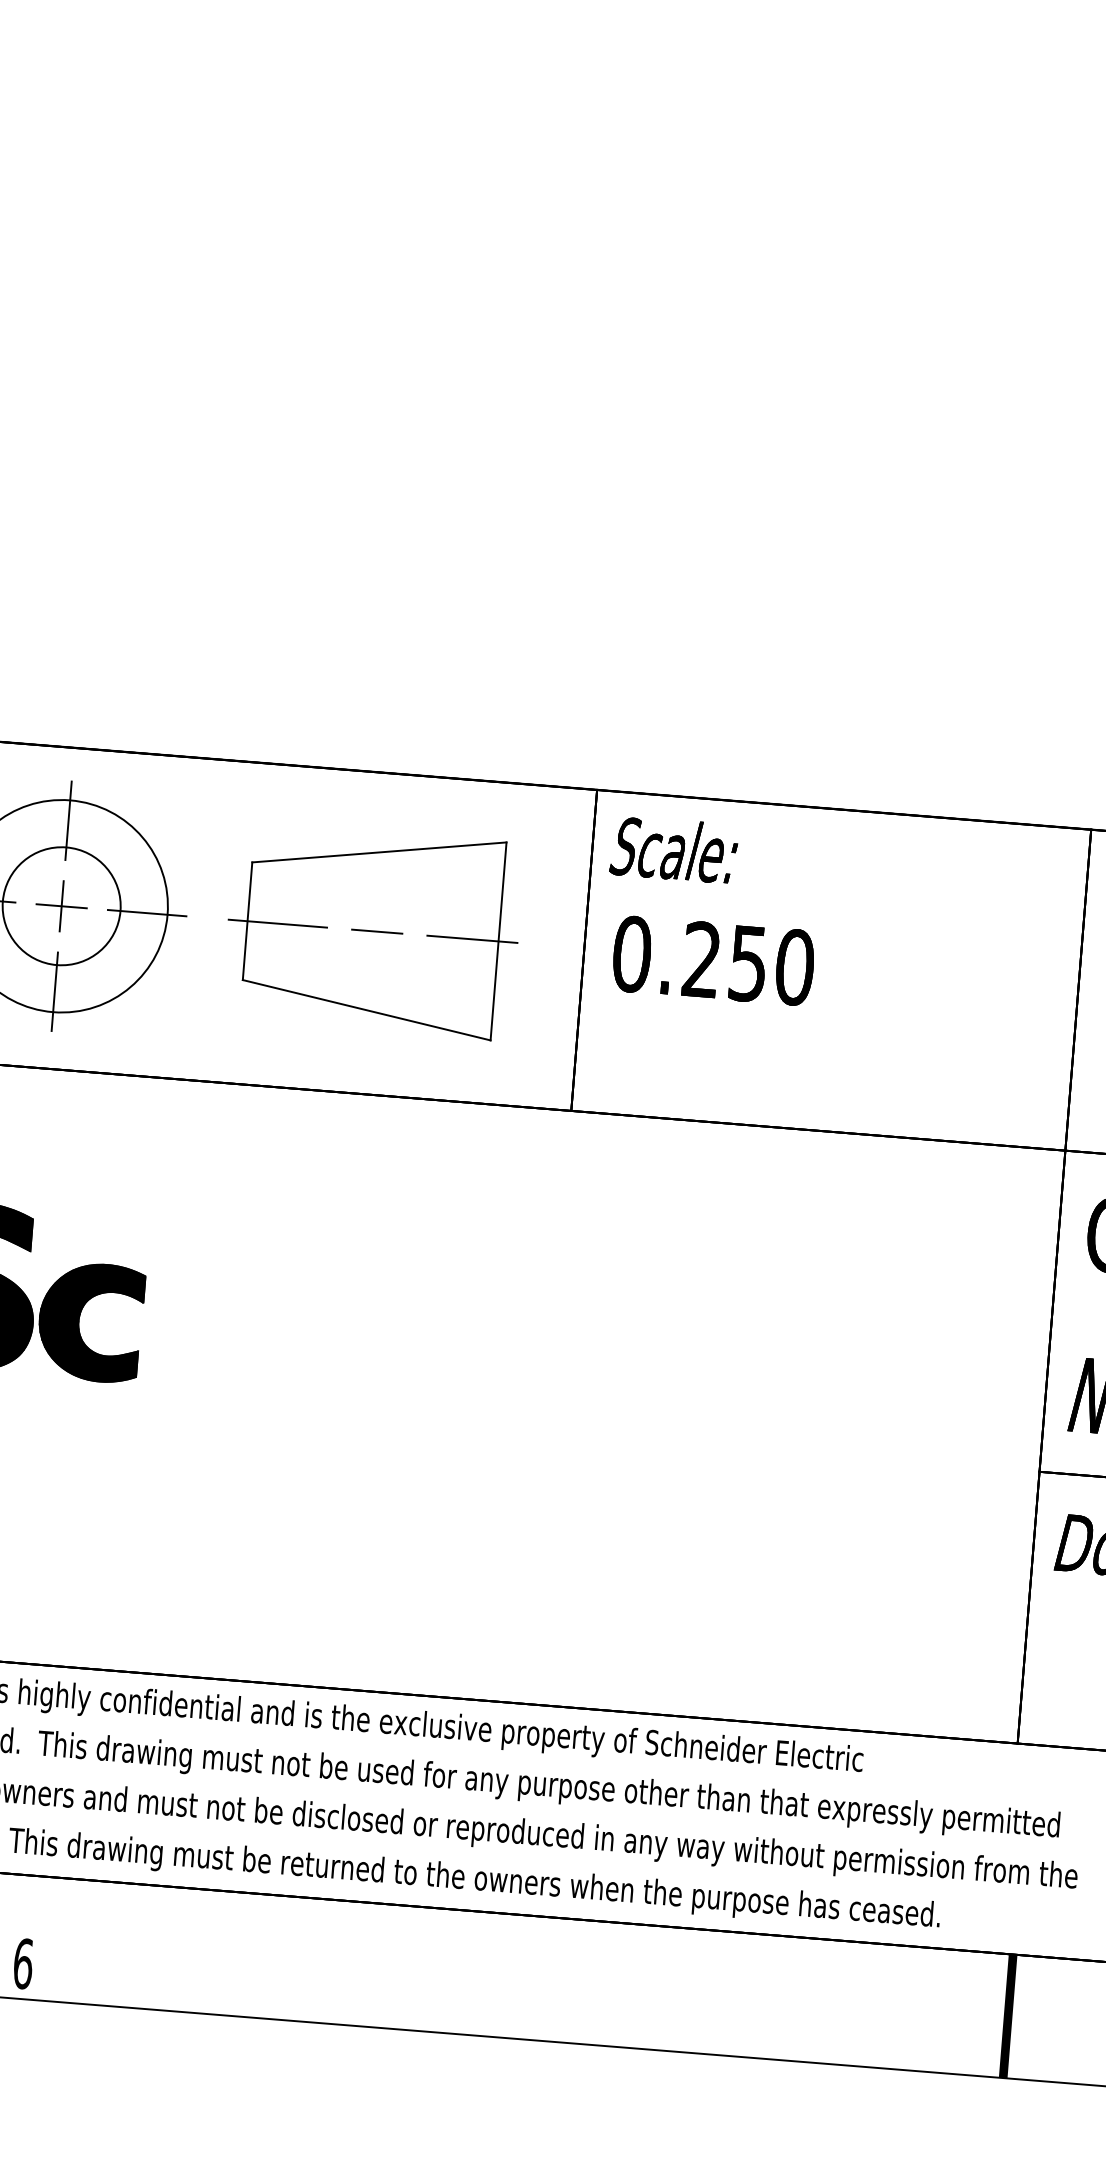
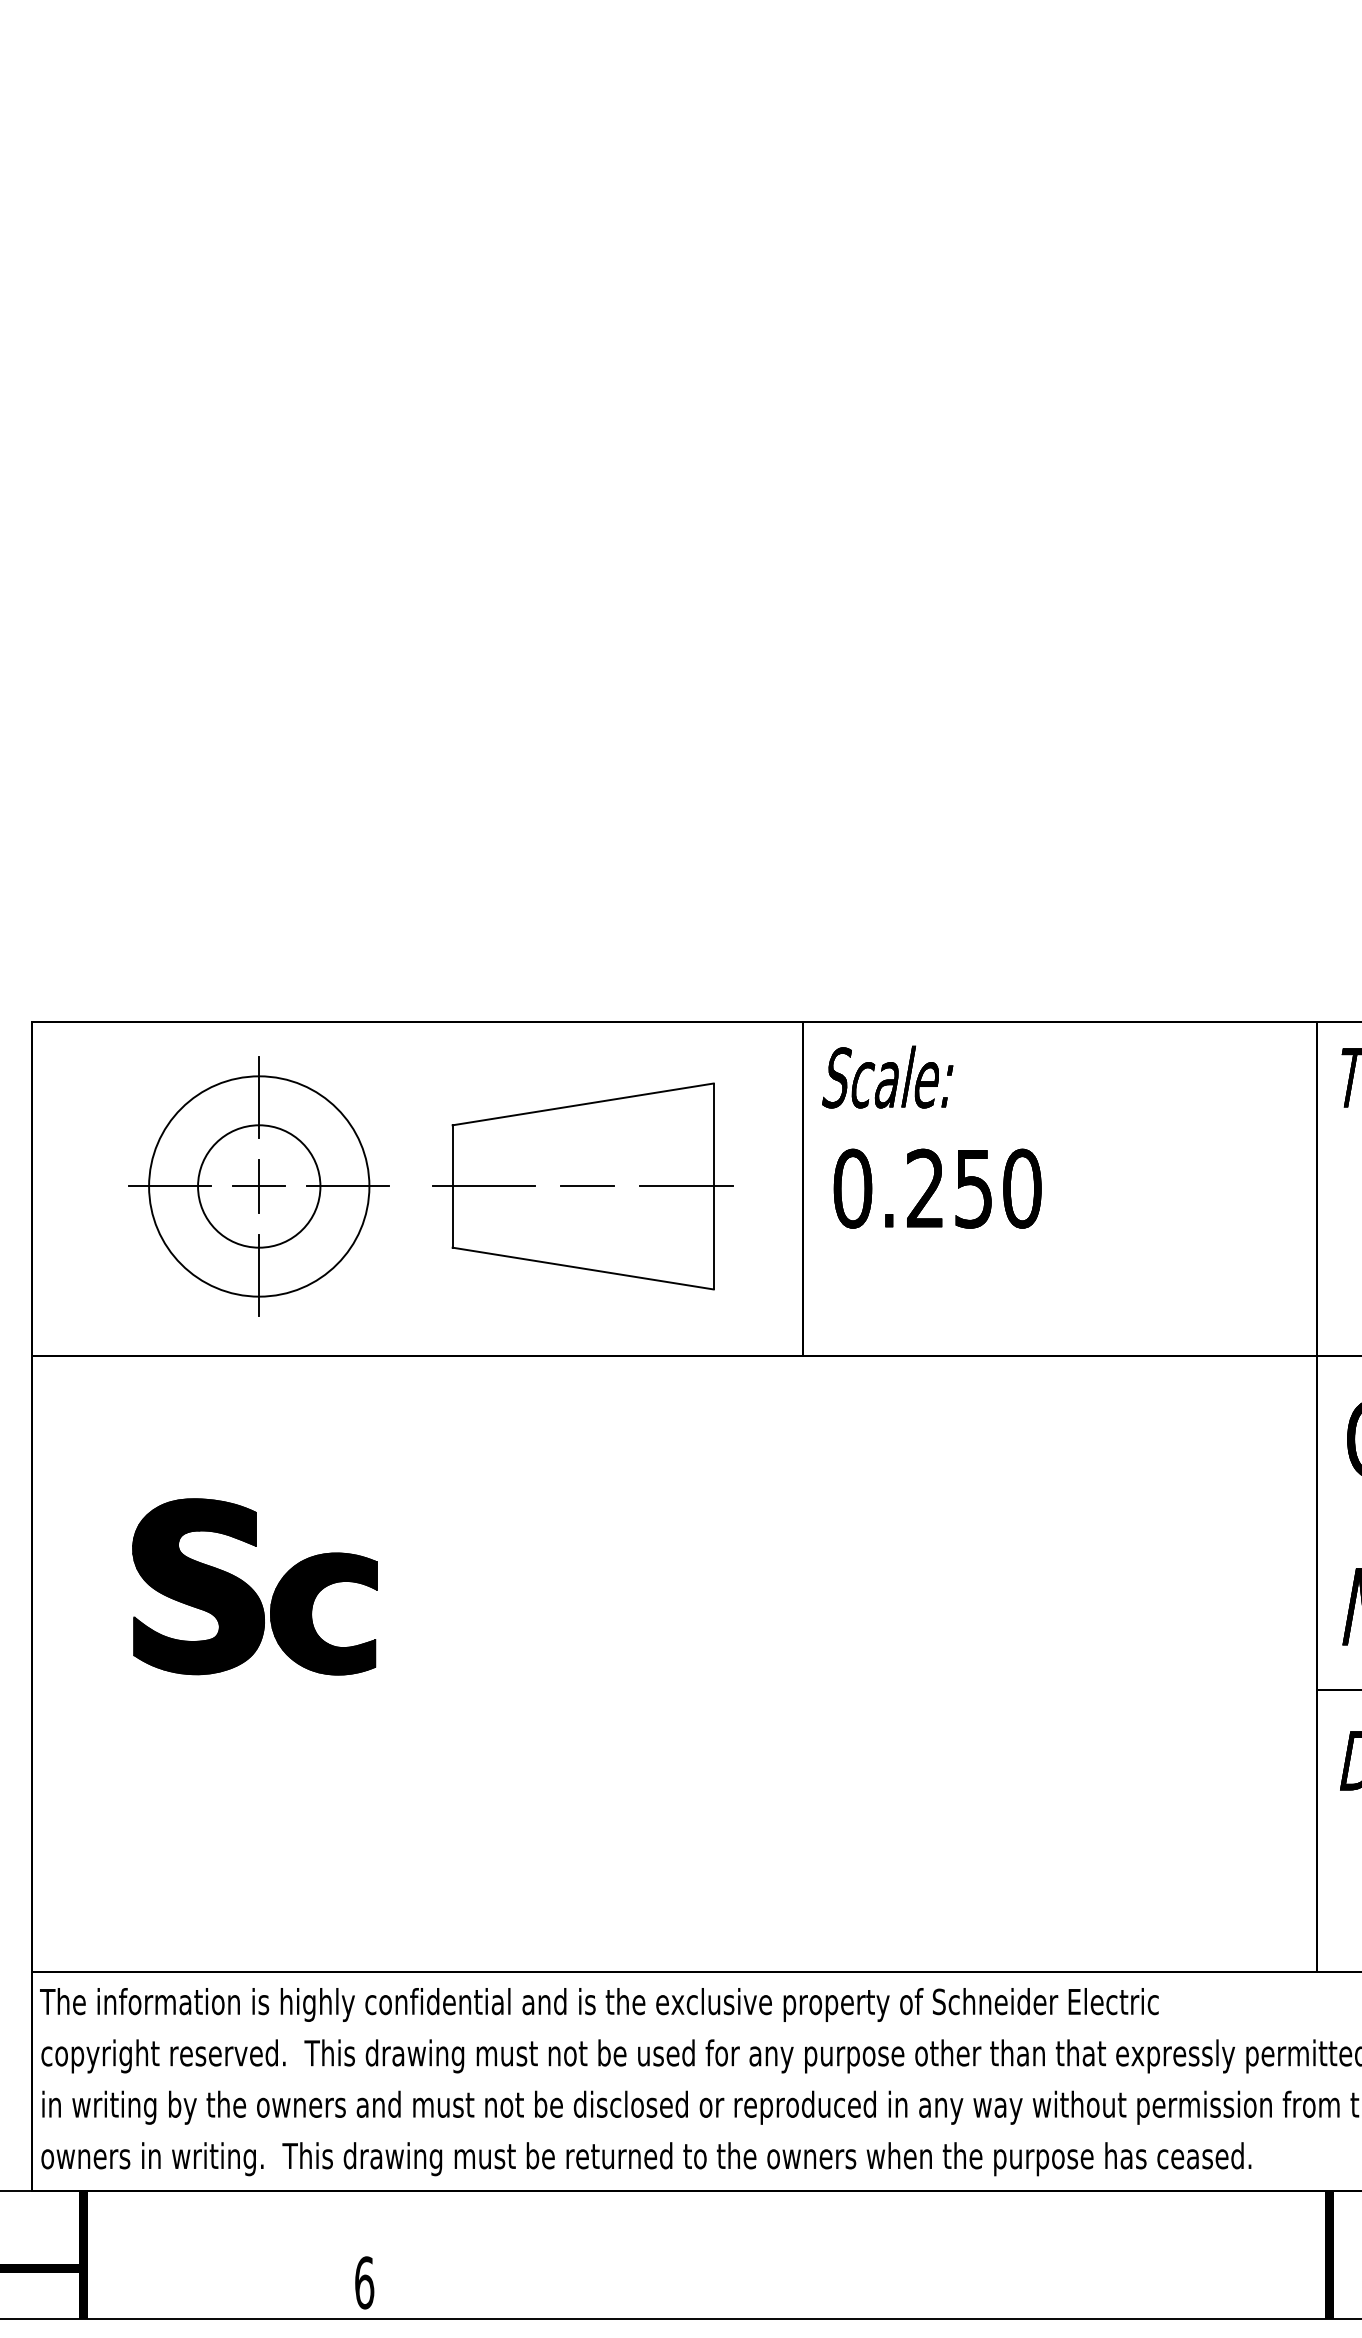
text: (23, 1963) -> (364, 2282), moved

